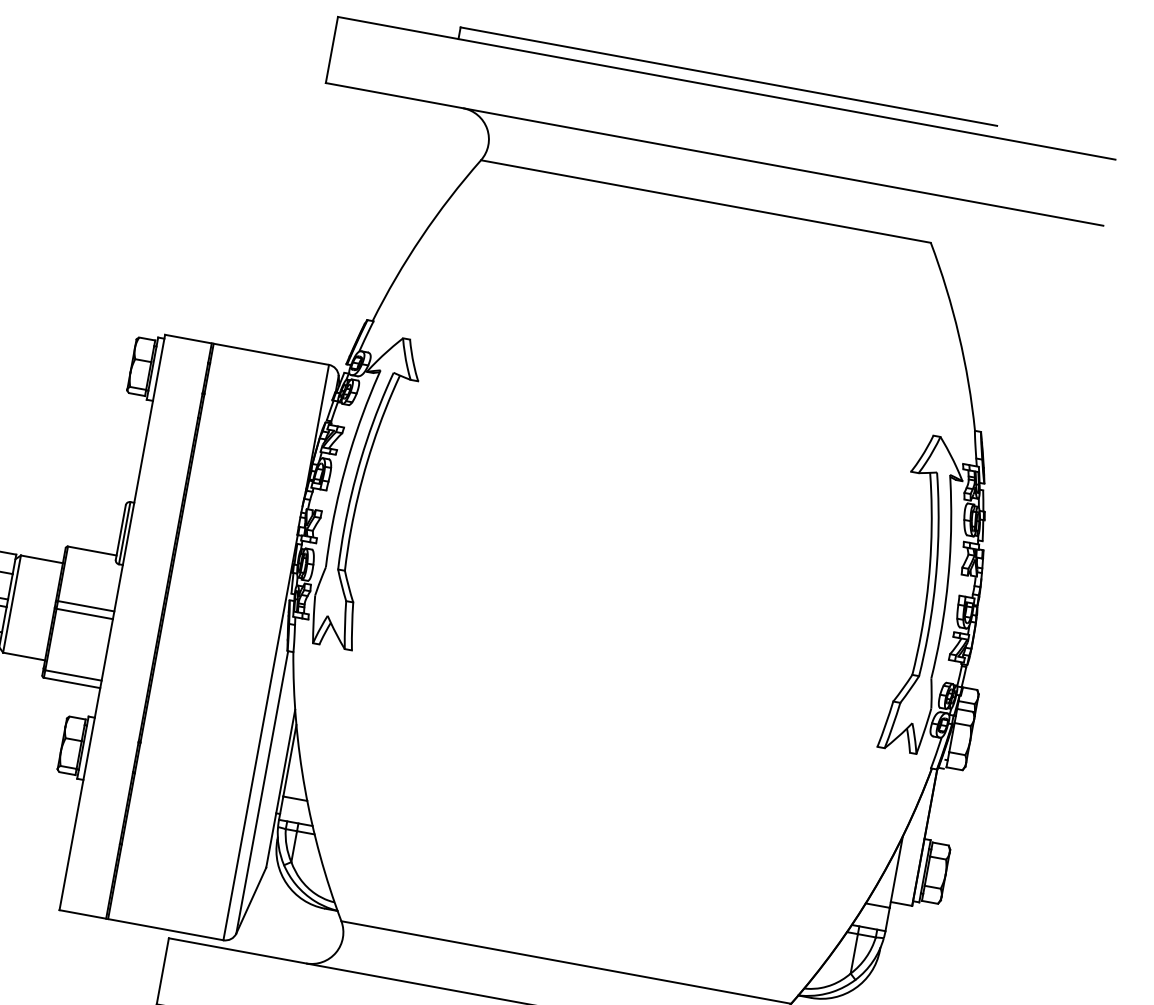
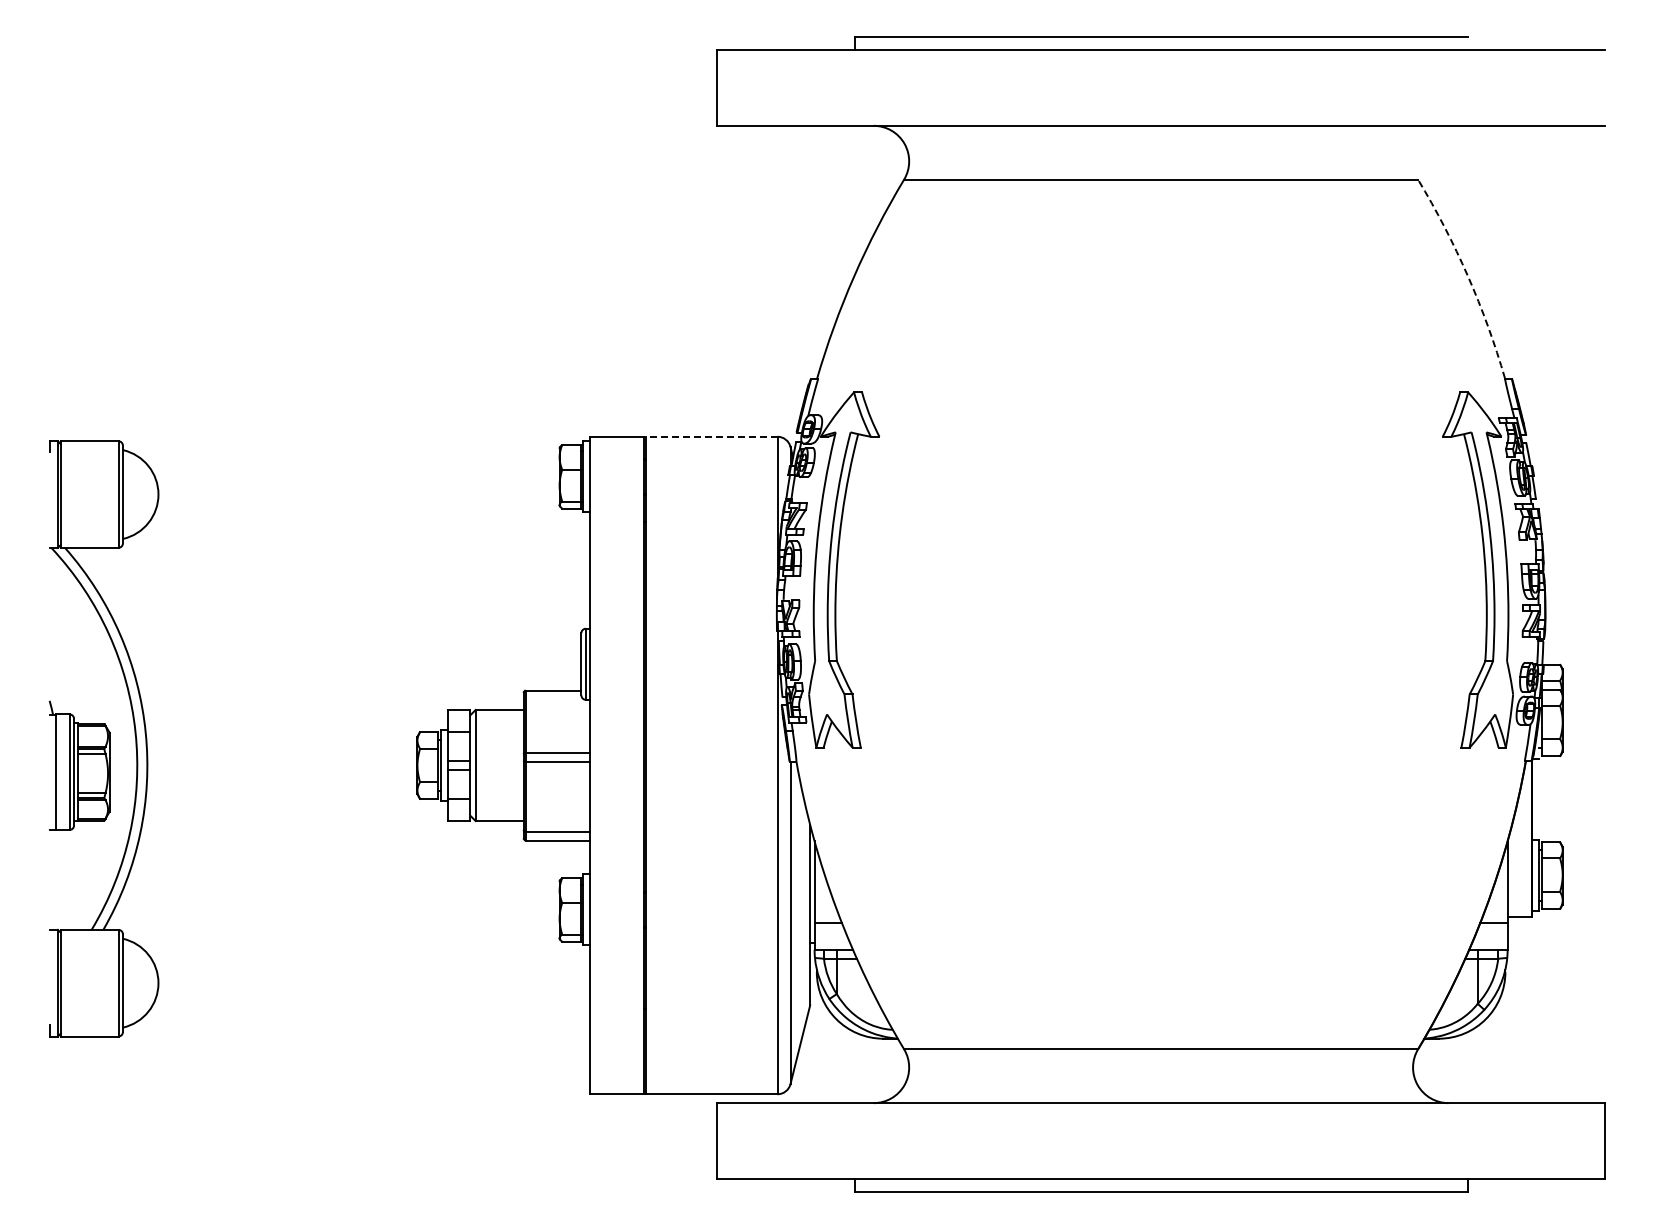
arc: (959, 335) -> (1468, 276), solid -> dashed
line: (271, 354) -> (711, 436), solid -> dashed

